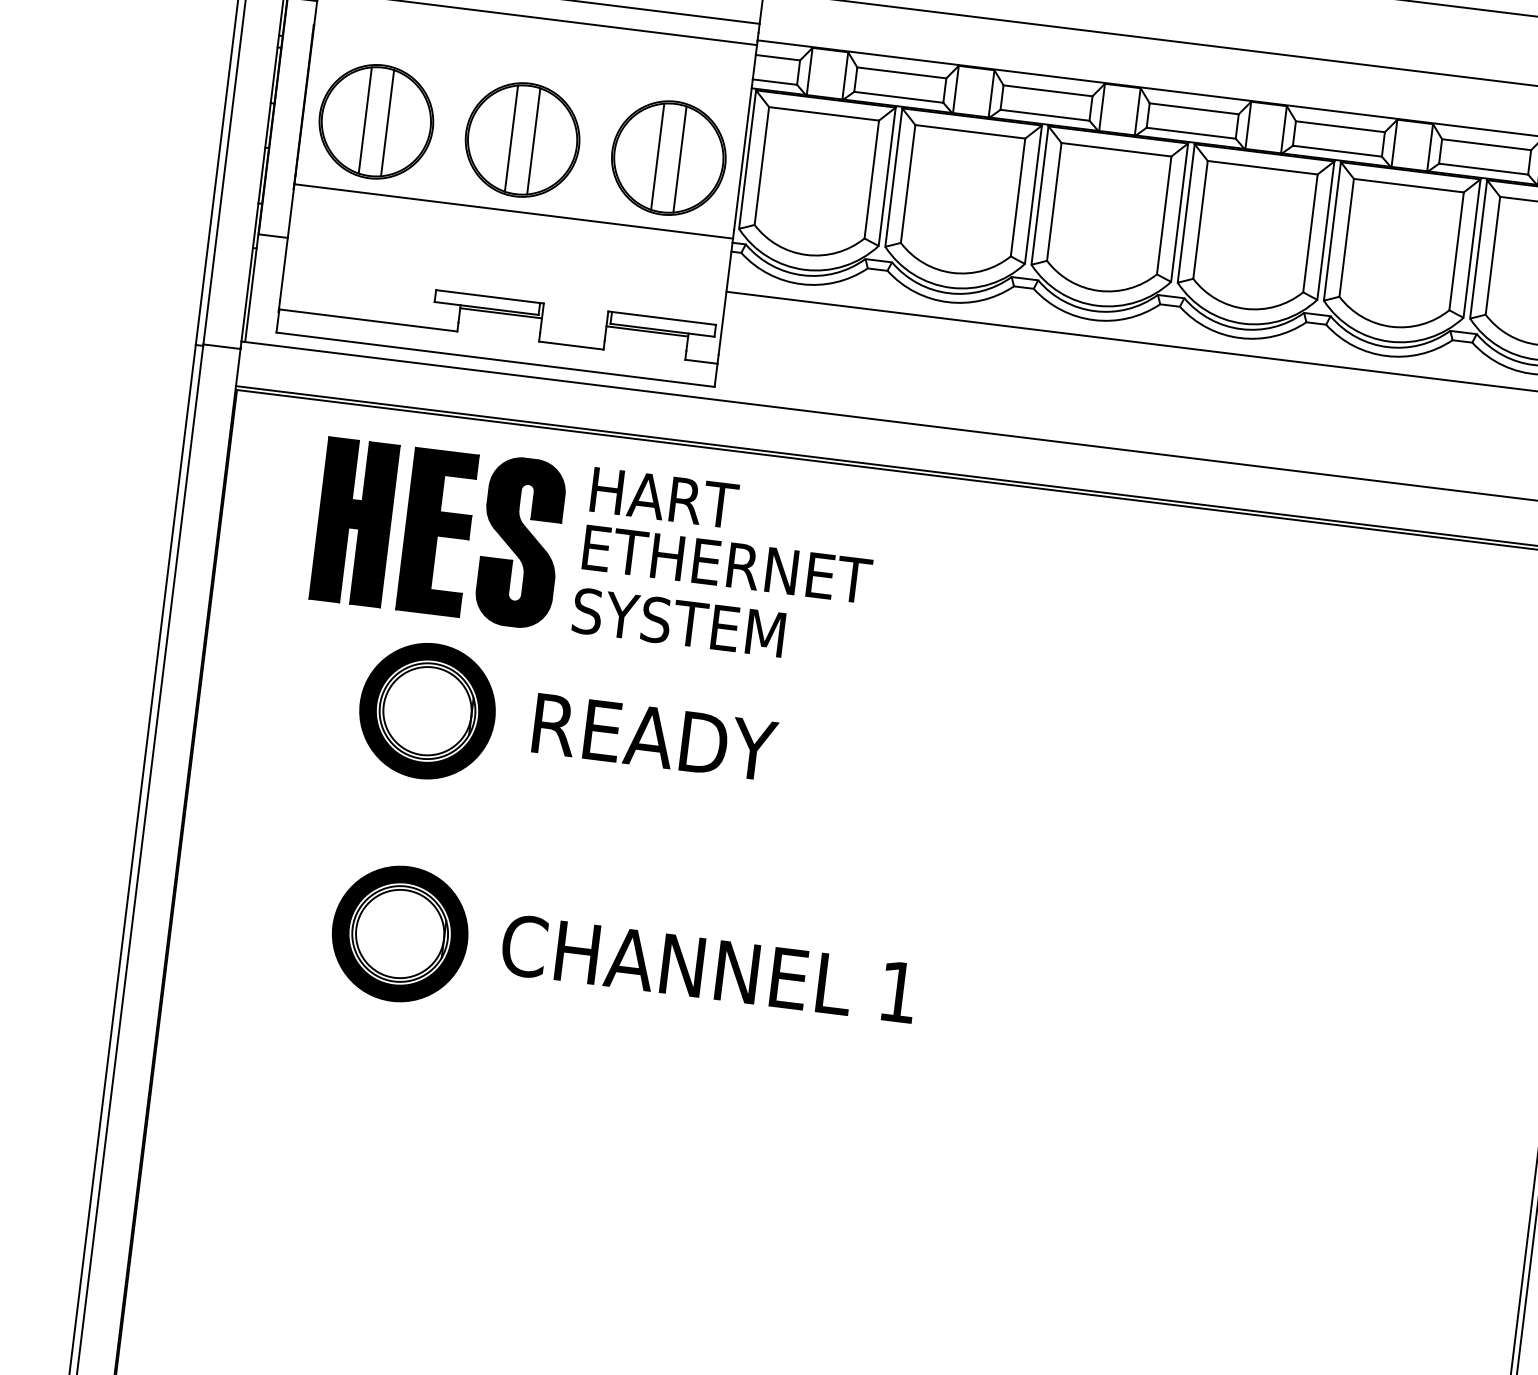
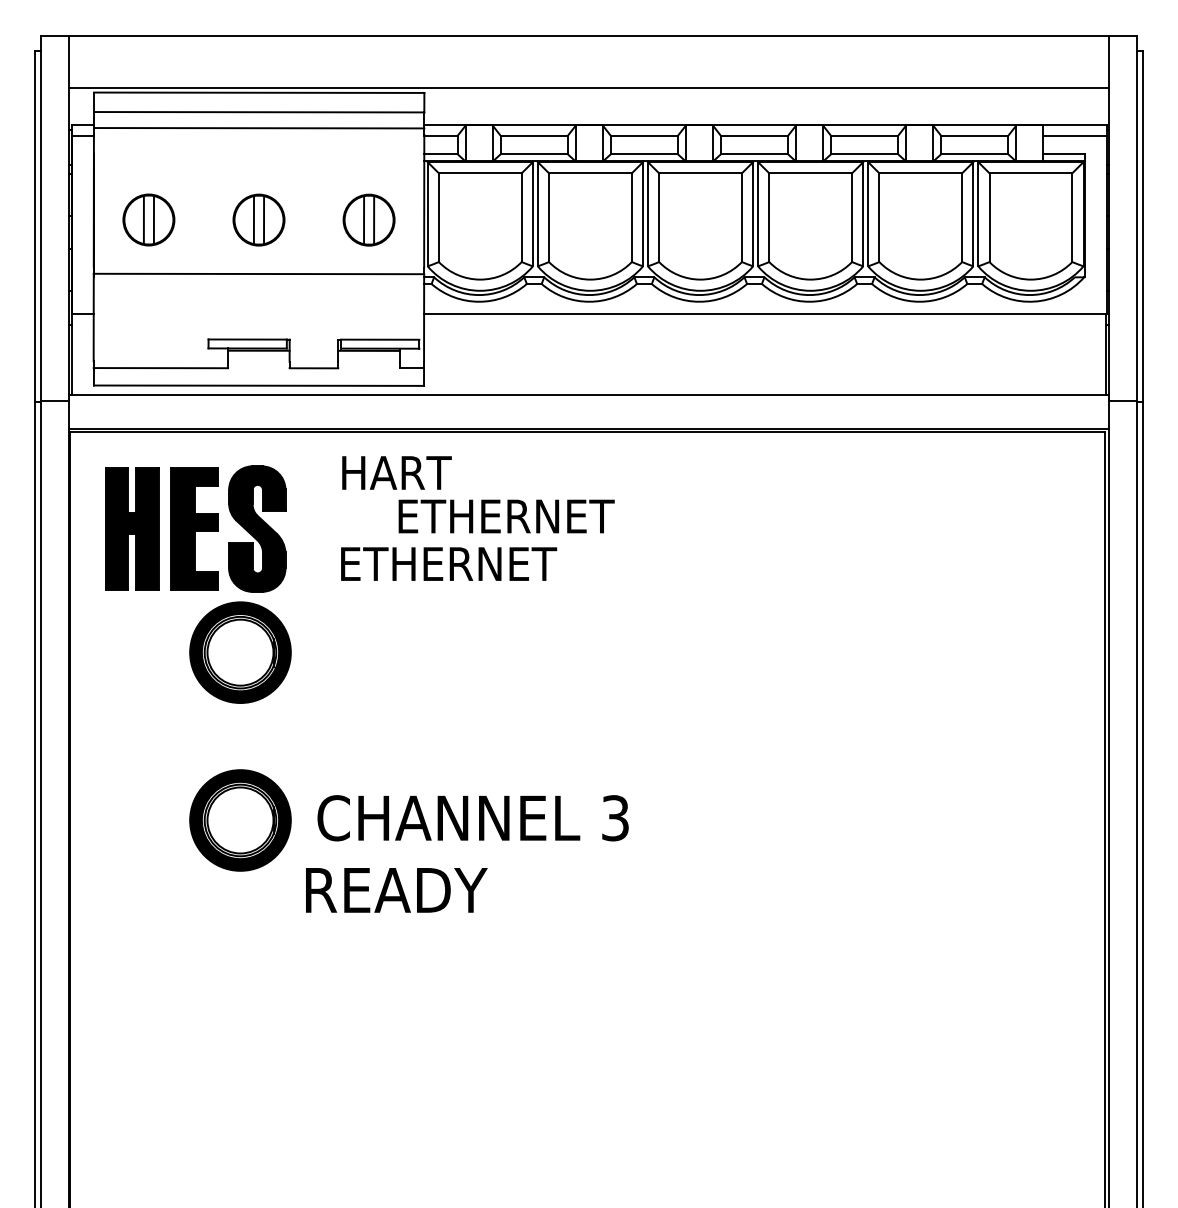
part: (375, 121) -> (148, 219), size x0.6
part: (522, 138) -> (258, 219), size x0.6
part: (668, 156) -> (368, 219), size x0.6
part: (438, 531) -> (195, 528), moved
text: (727, 564) -> (506, 516), moved
text: (718, 626) -> (448, 563), SYSTEM -> ETHERNET
text: (654, 737) -> (396, 890), moved
text: (898, 992) -> (615, 818), 1 -> 3

